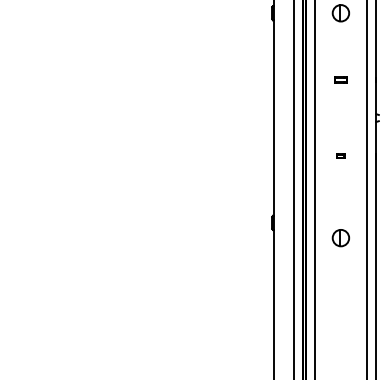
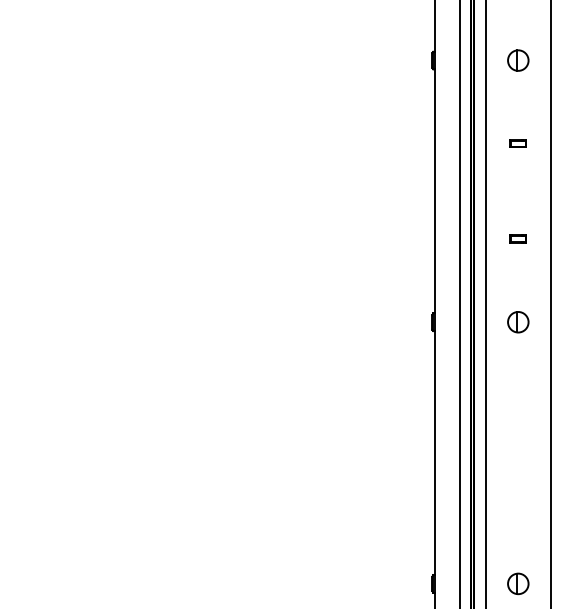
part: (340, 155) -> (517, 238), size x1.67
part: (341, 238) -> (518, 322), moved

